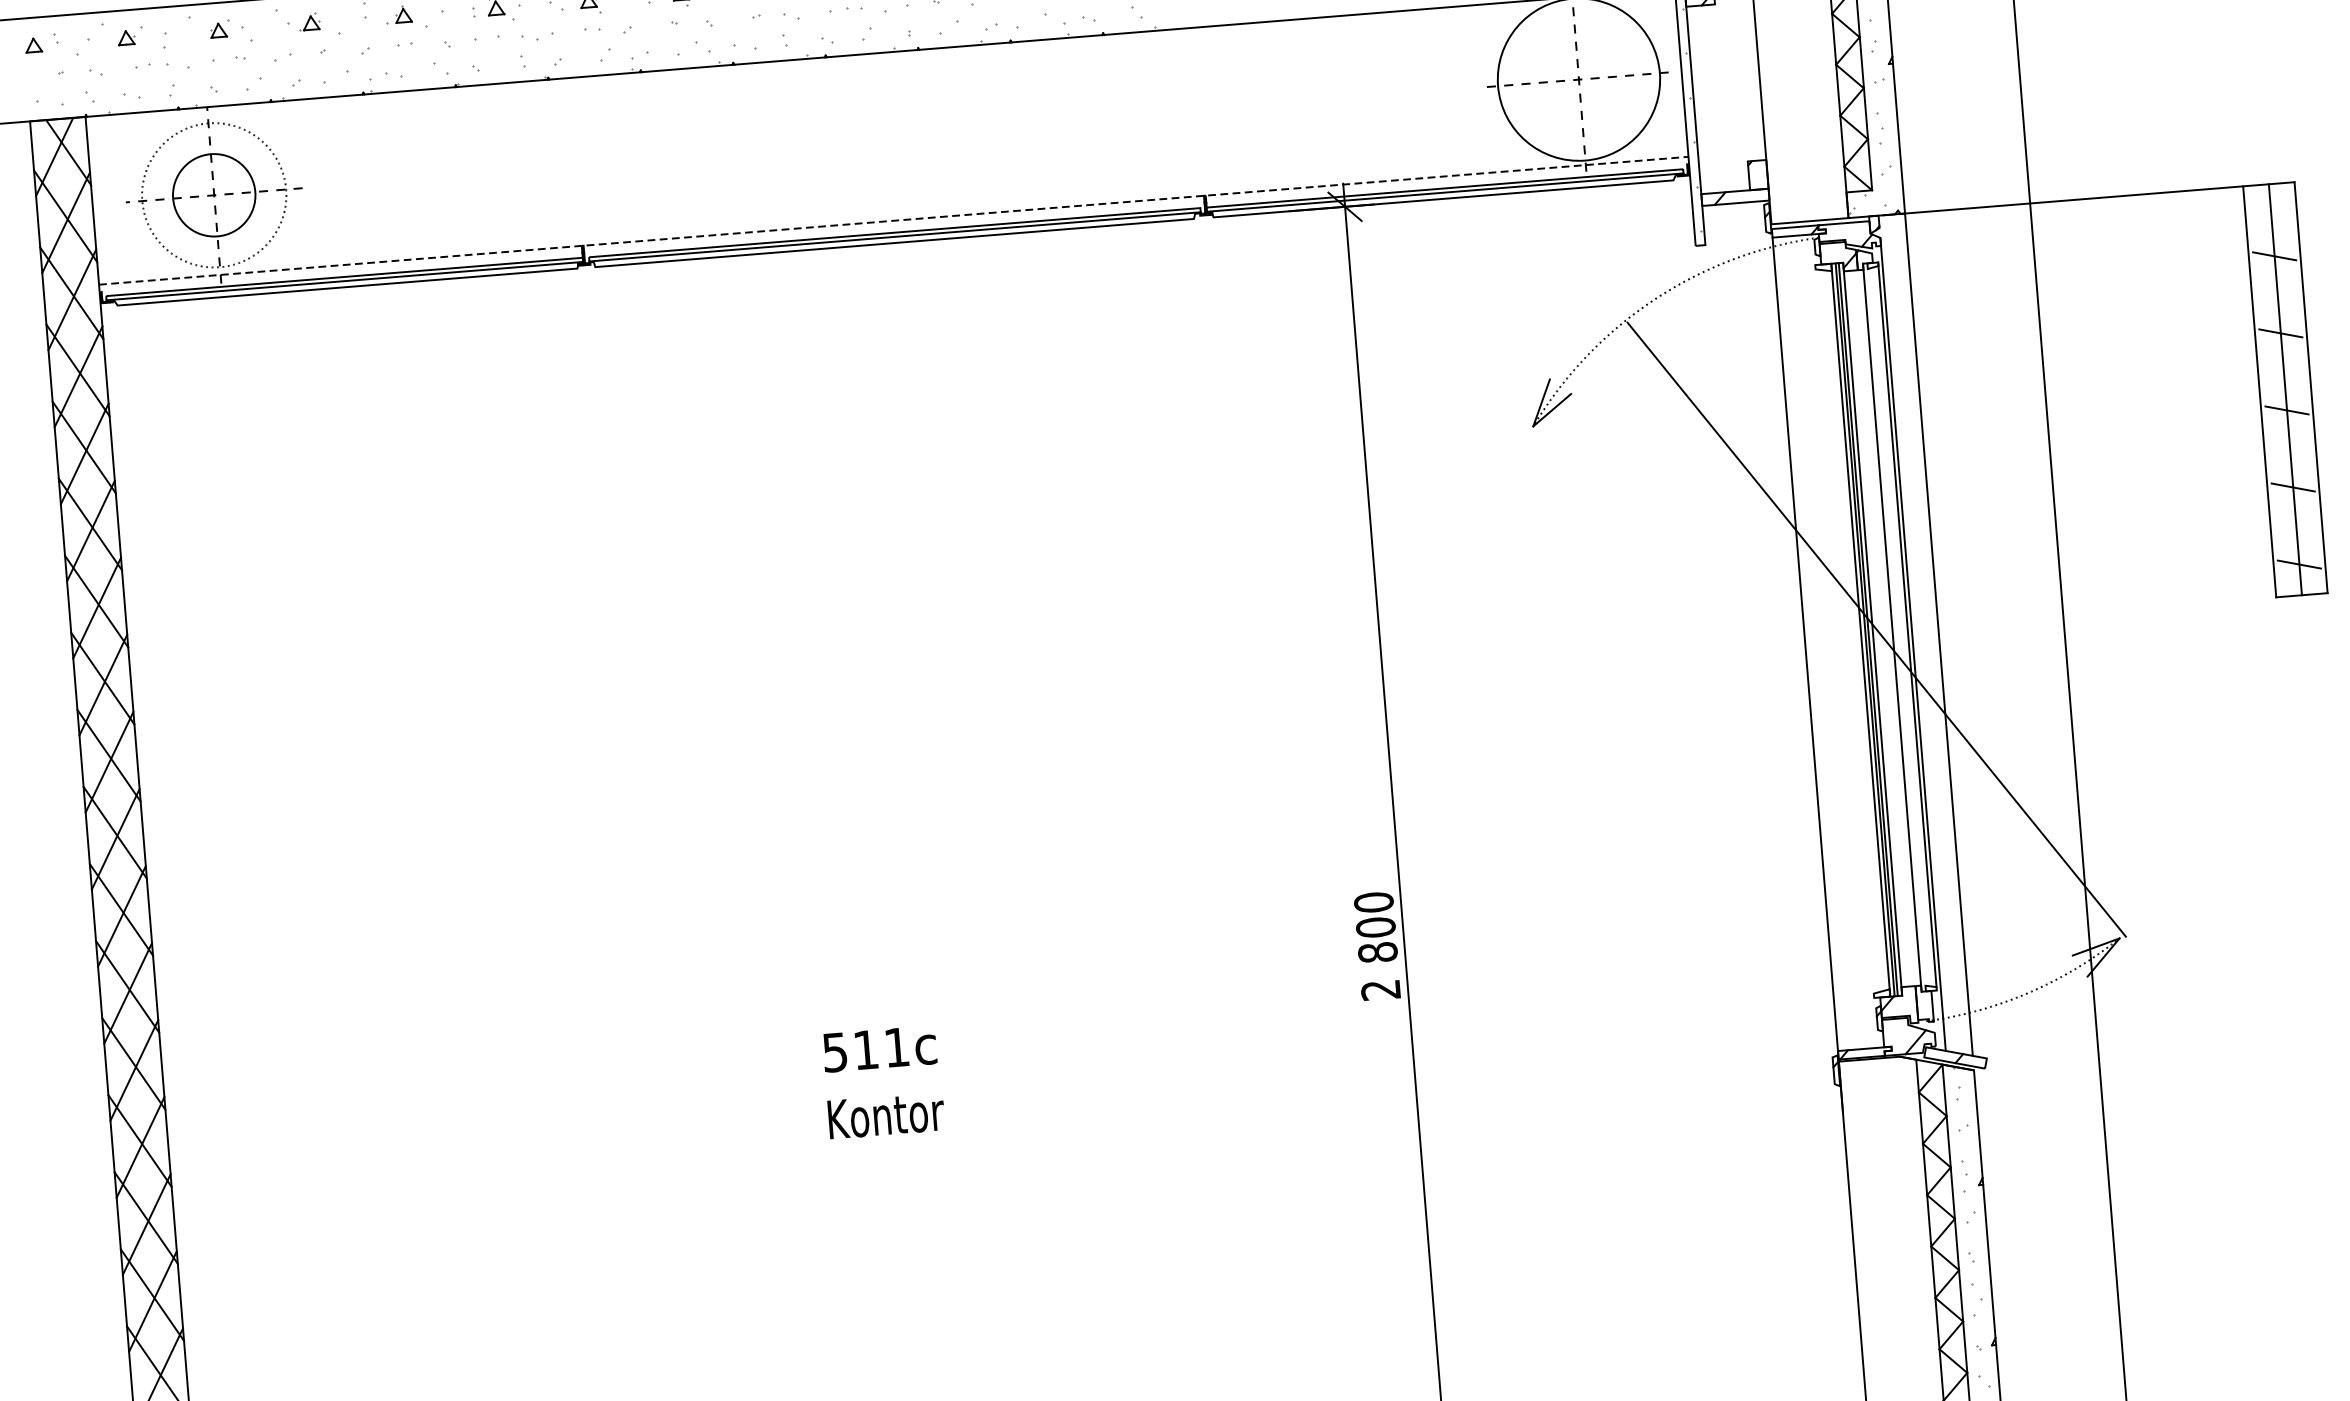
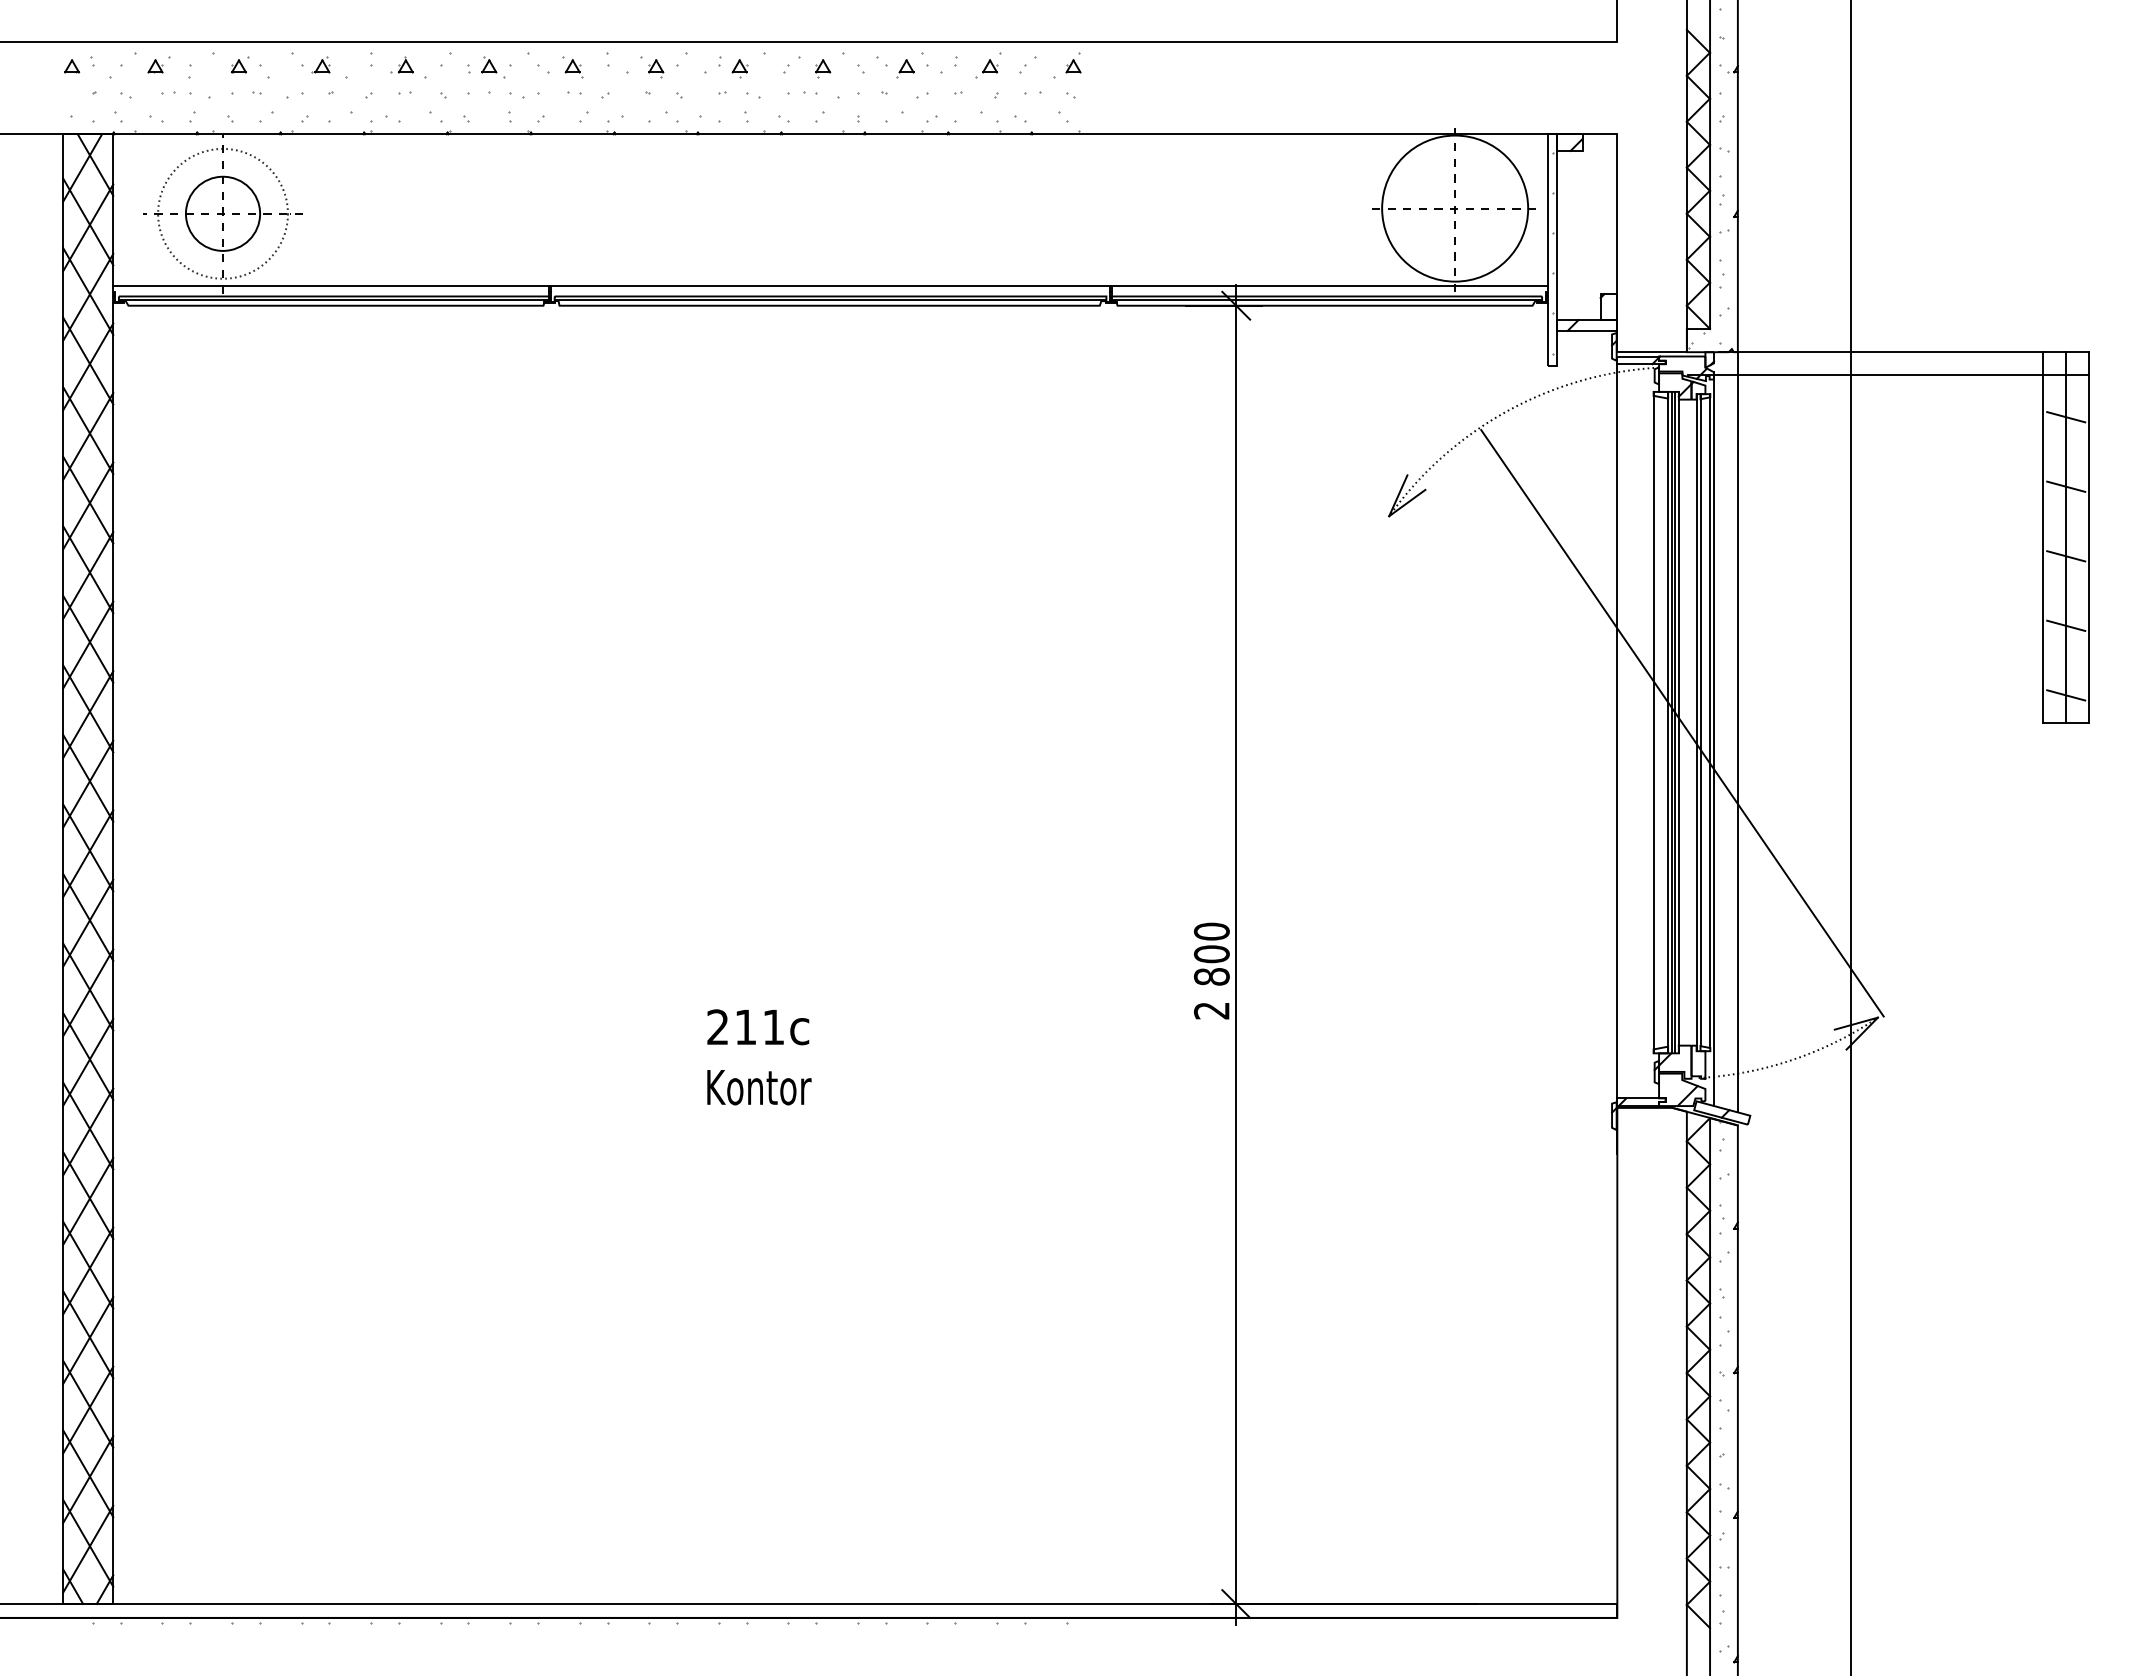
line: (894, 220) -> (831, 285), dashed -> solid
line: (2074, 225) -> (1888, 375), added
line: (1896, 624) -> (1700, 720), added
line: (1844, 631) -> (1653, 722), added
text: (834, 1052) -> (717, 1027), 511c -> 211c

